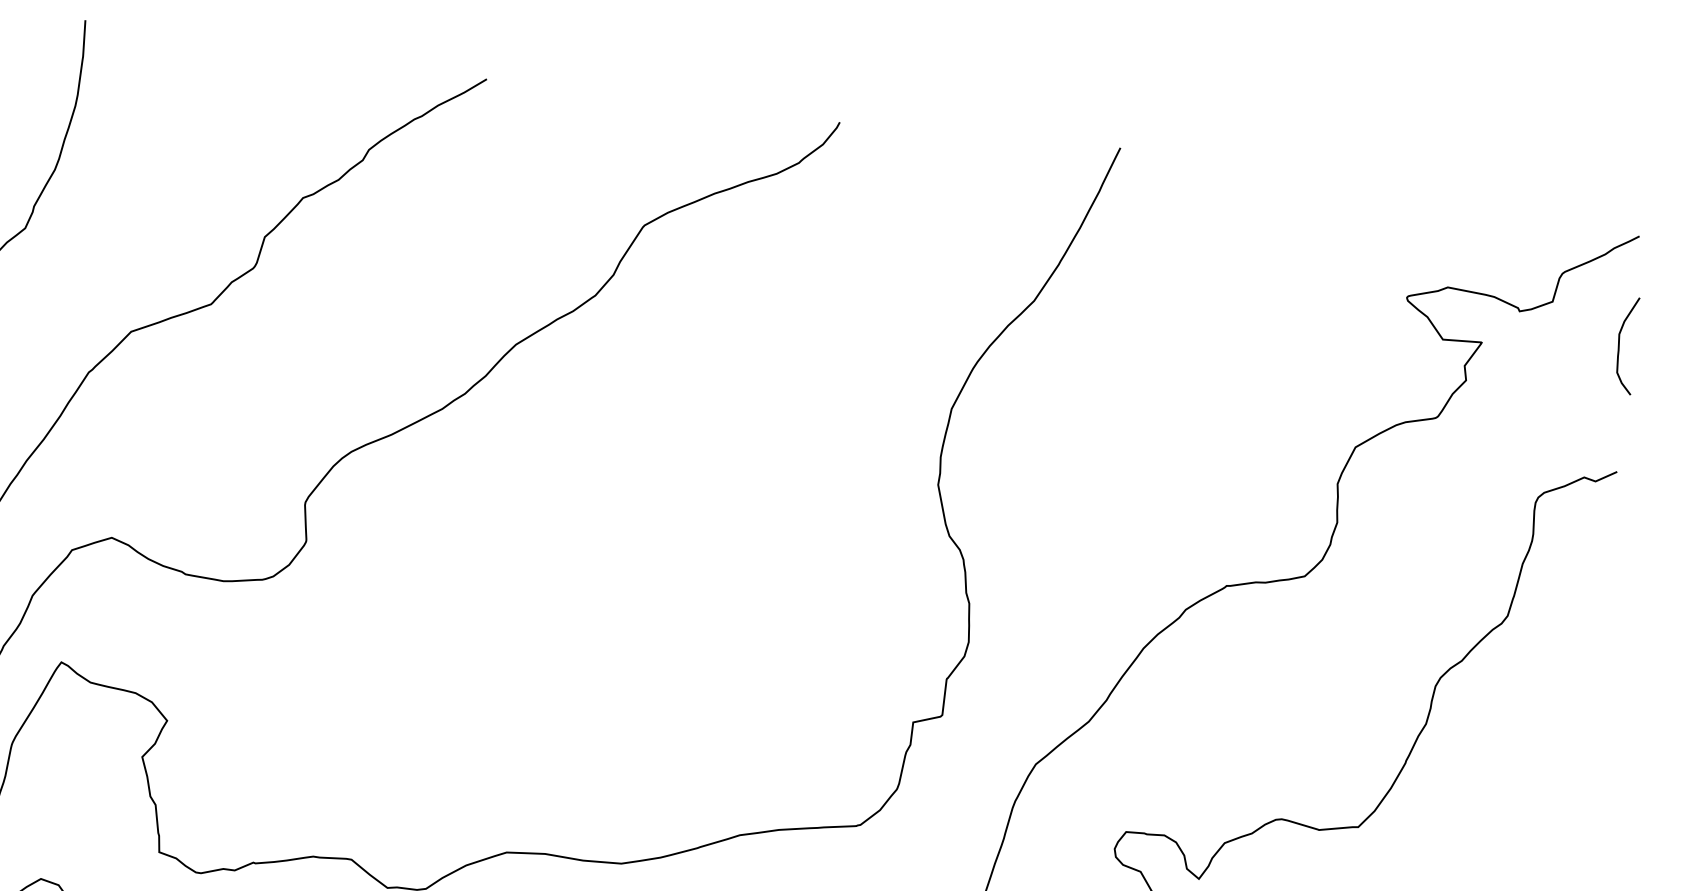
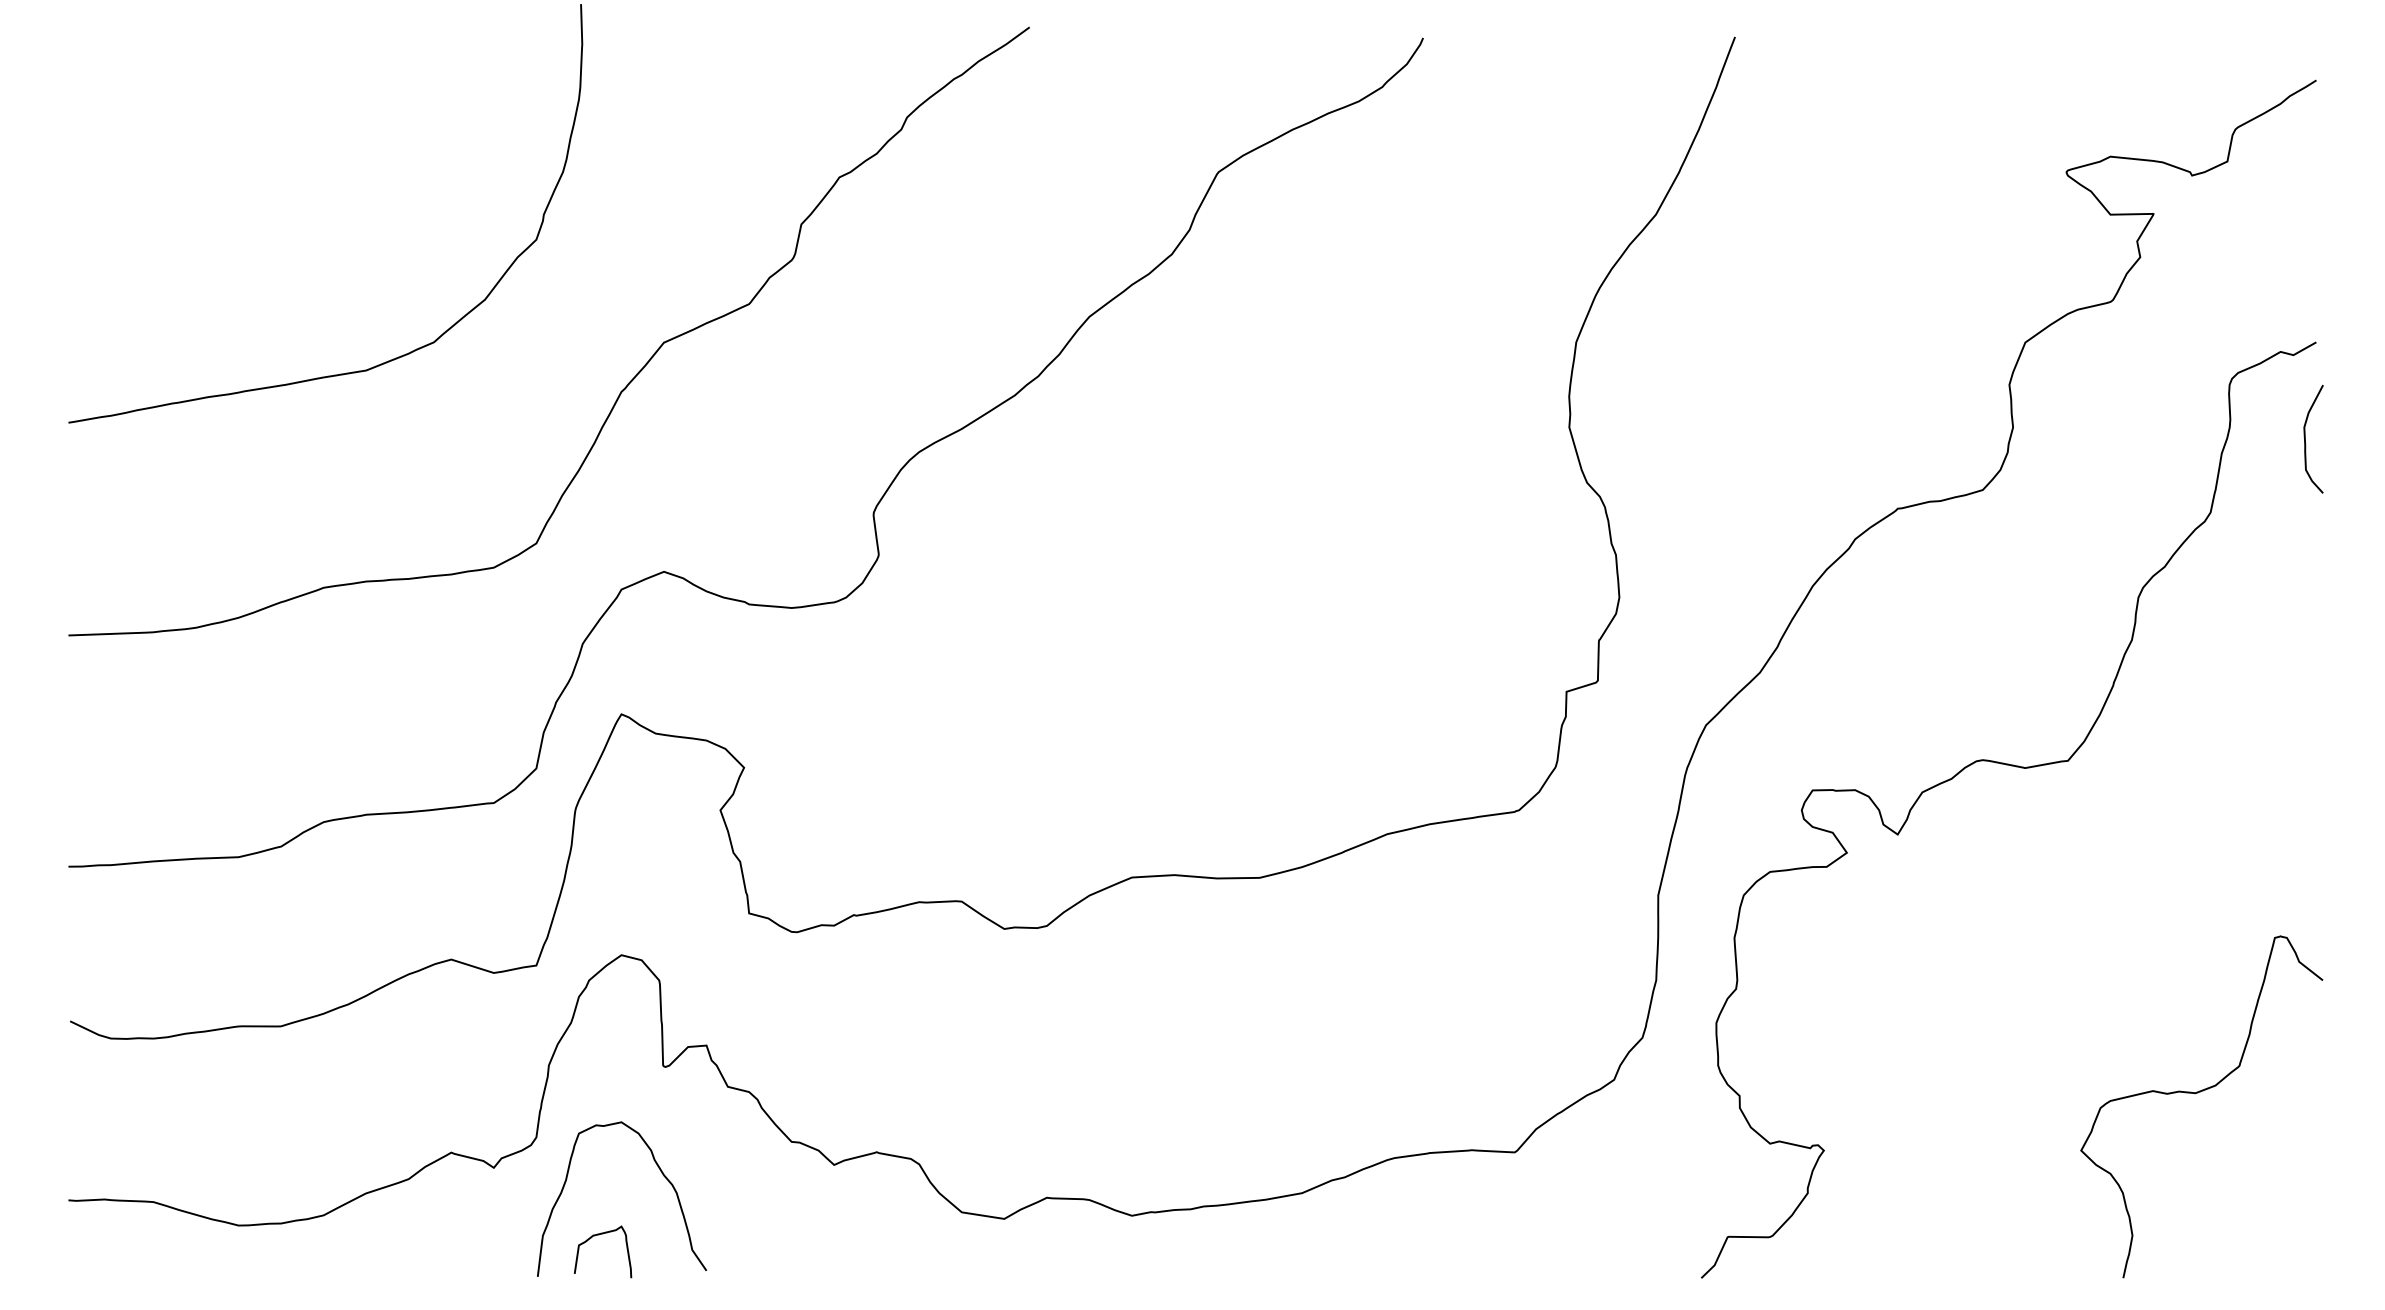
curve: (1619, 344) -> (2305, 438), moved

